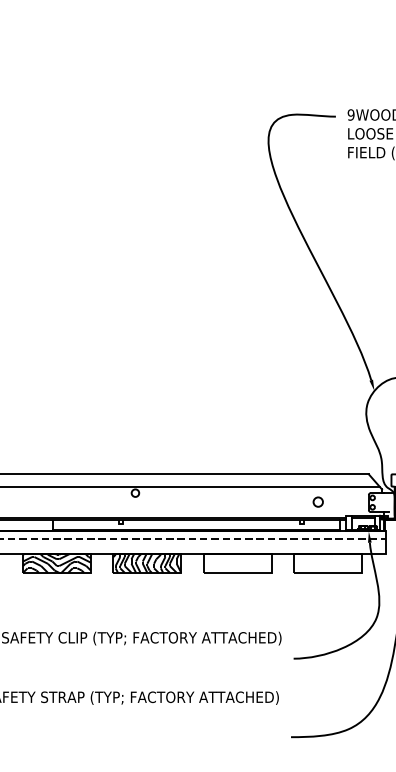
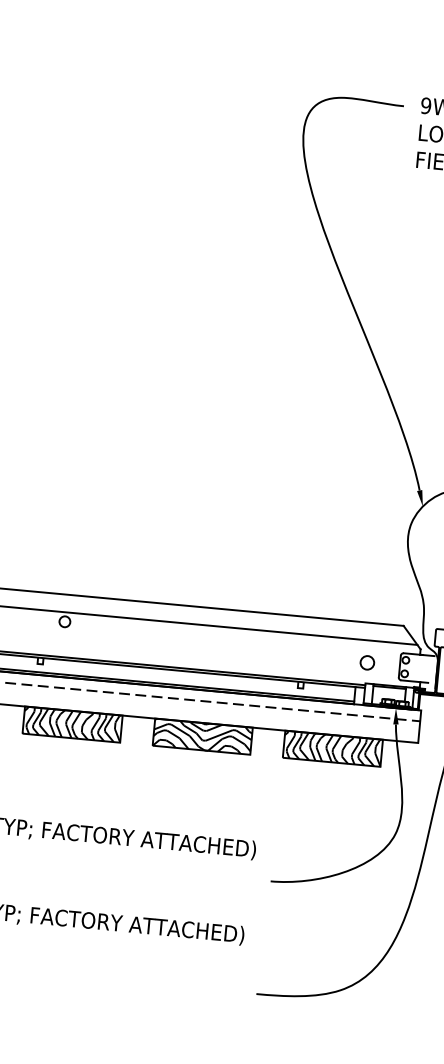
circle: (317, 501) -> (366, 661), moved
hatch: (237, 563) -> (202, 736), added
hatch: (327, 563) -> (332, 748), added

